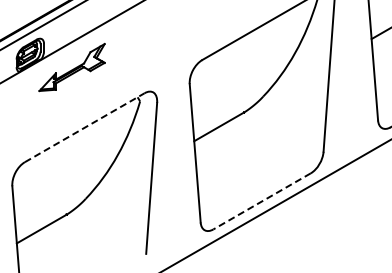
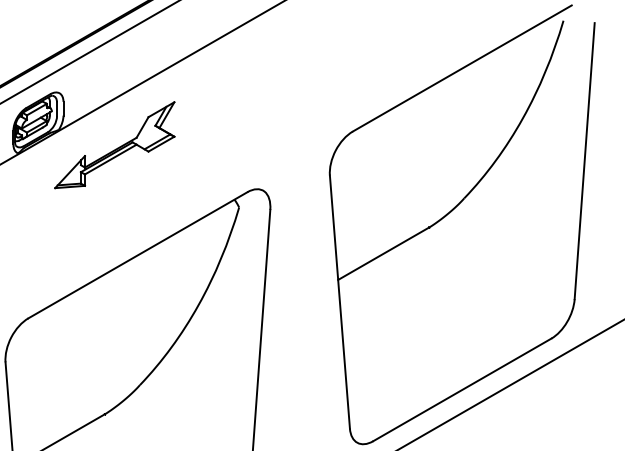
line: (85, 127) -> (139, 254), dashed -> solid
line: (261, 201) -> (461, 390), dashed -> solid

